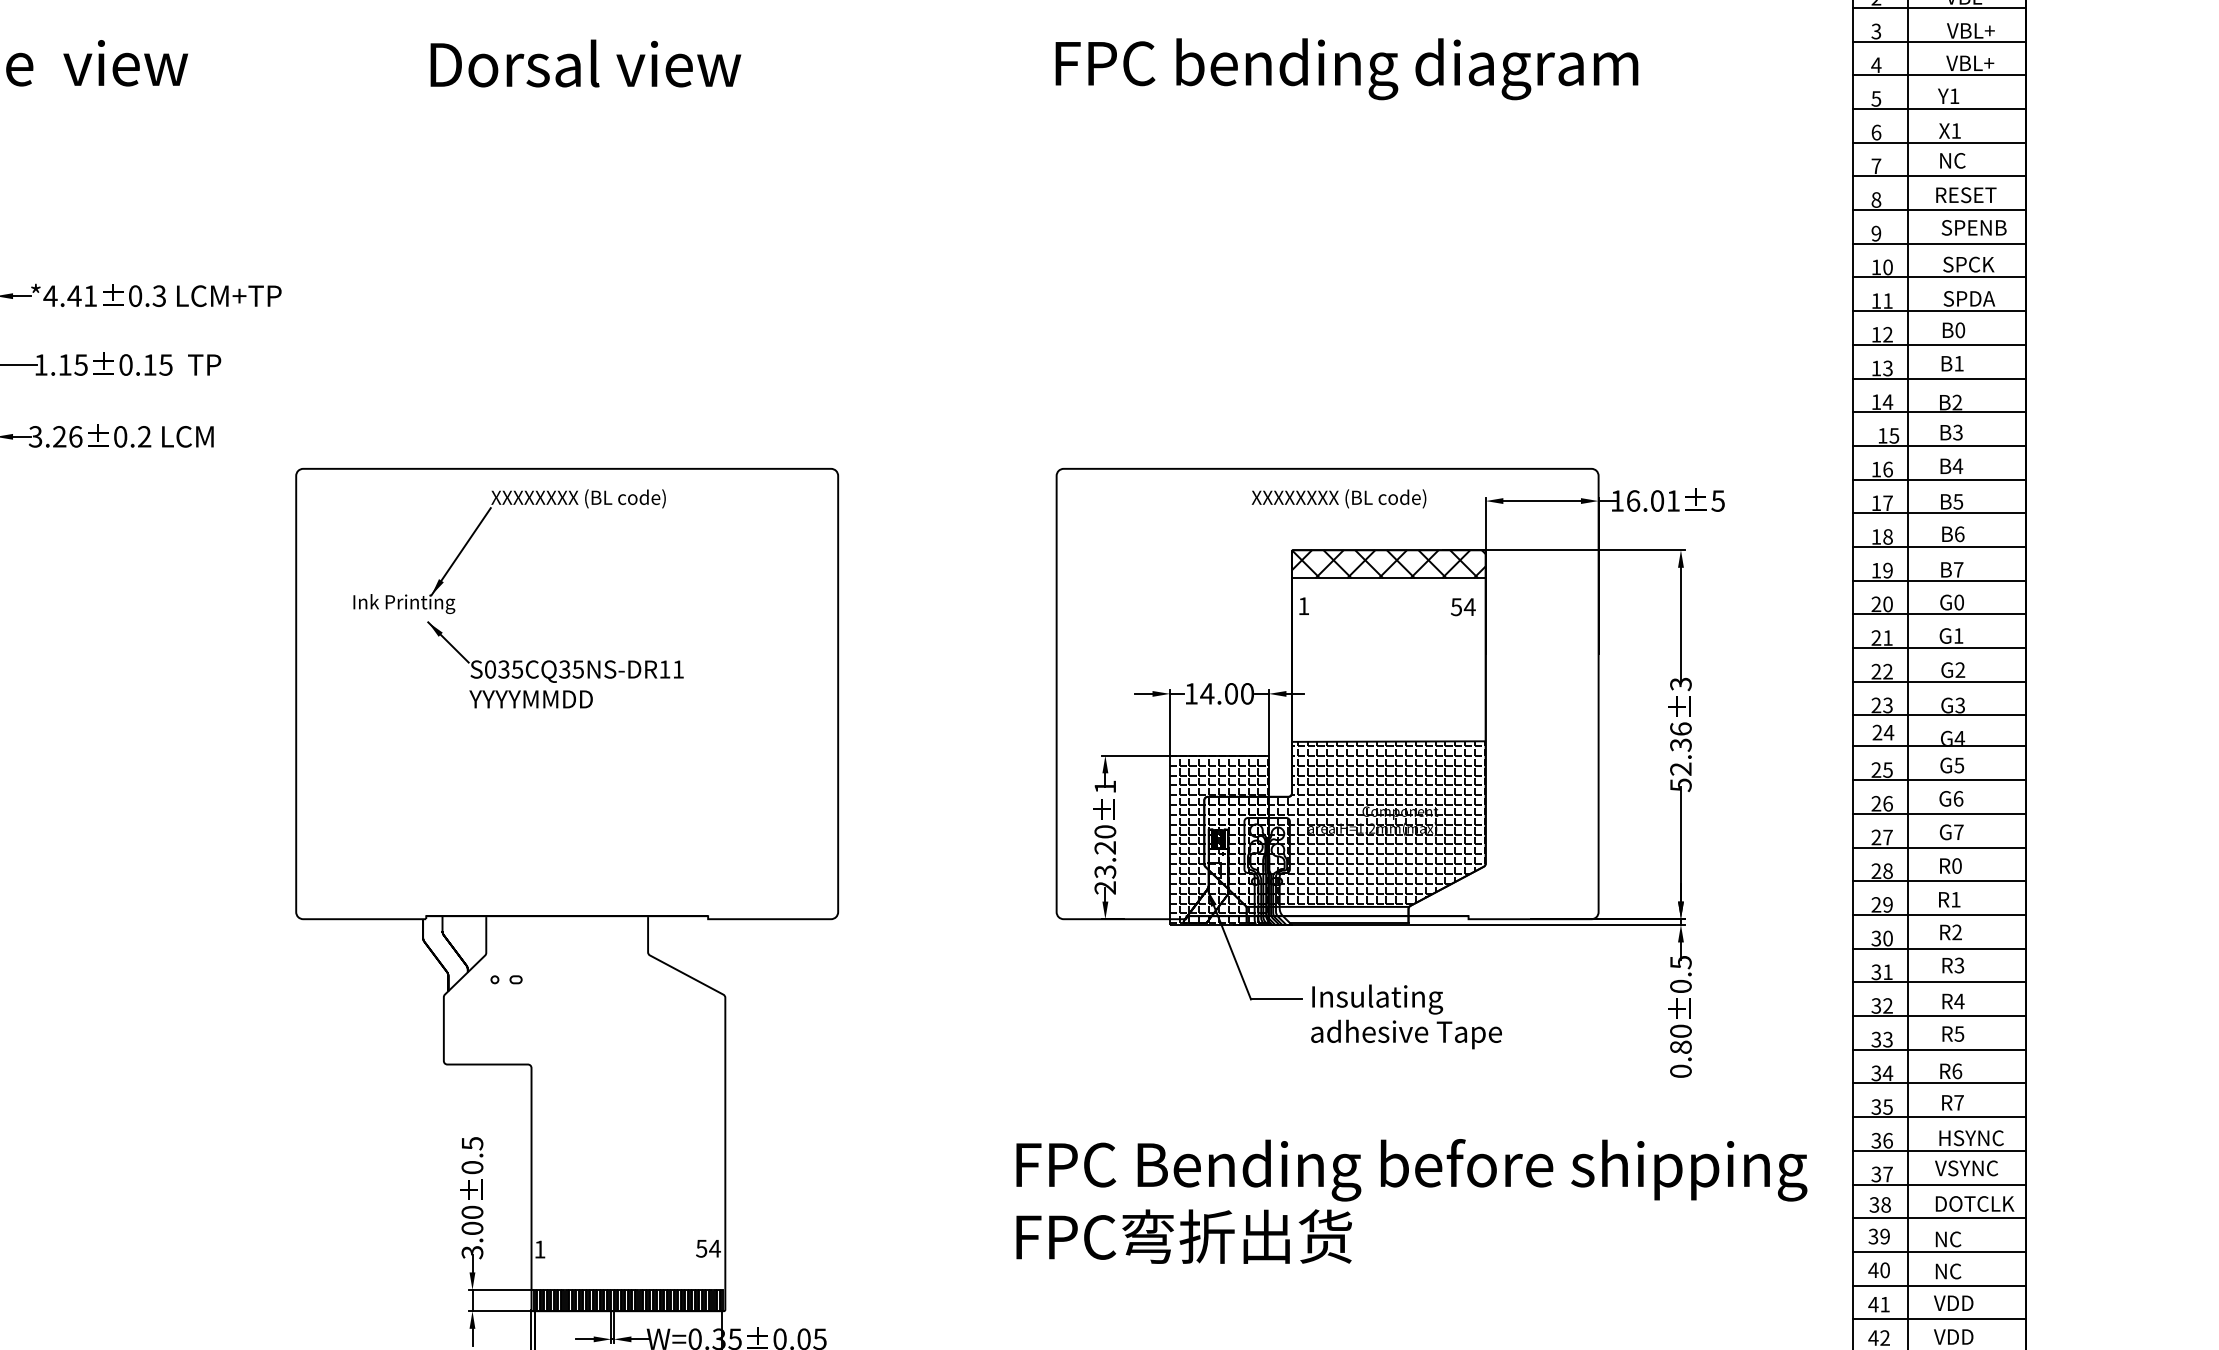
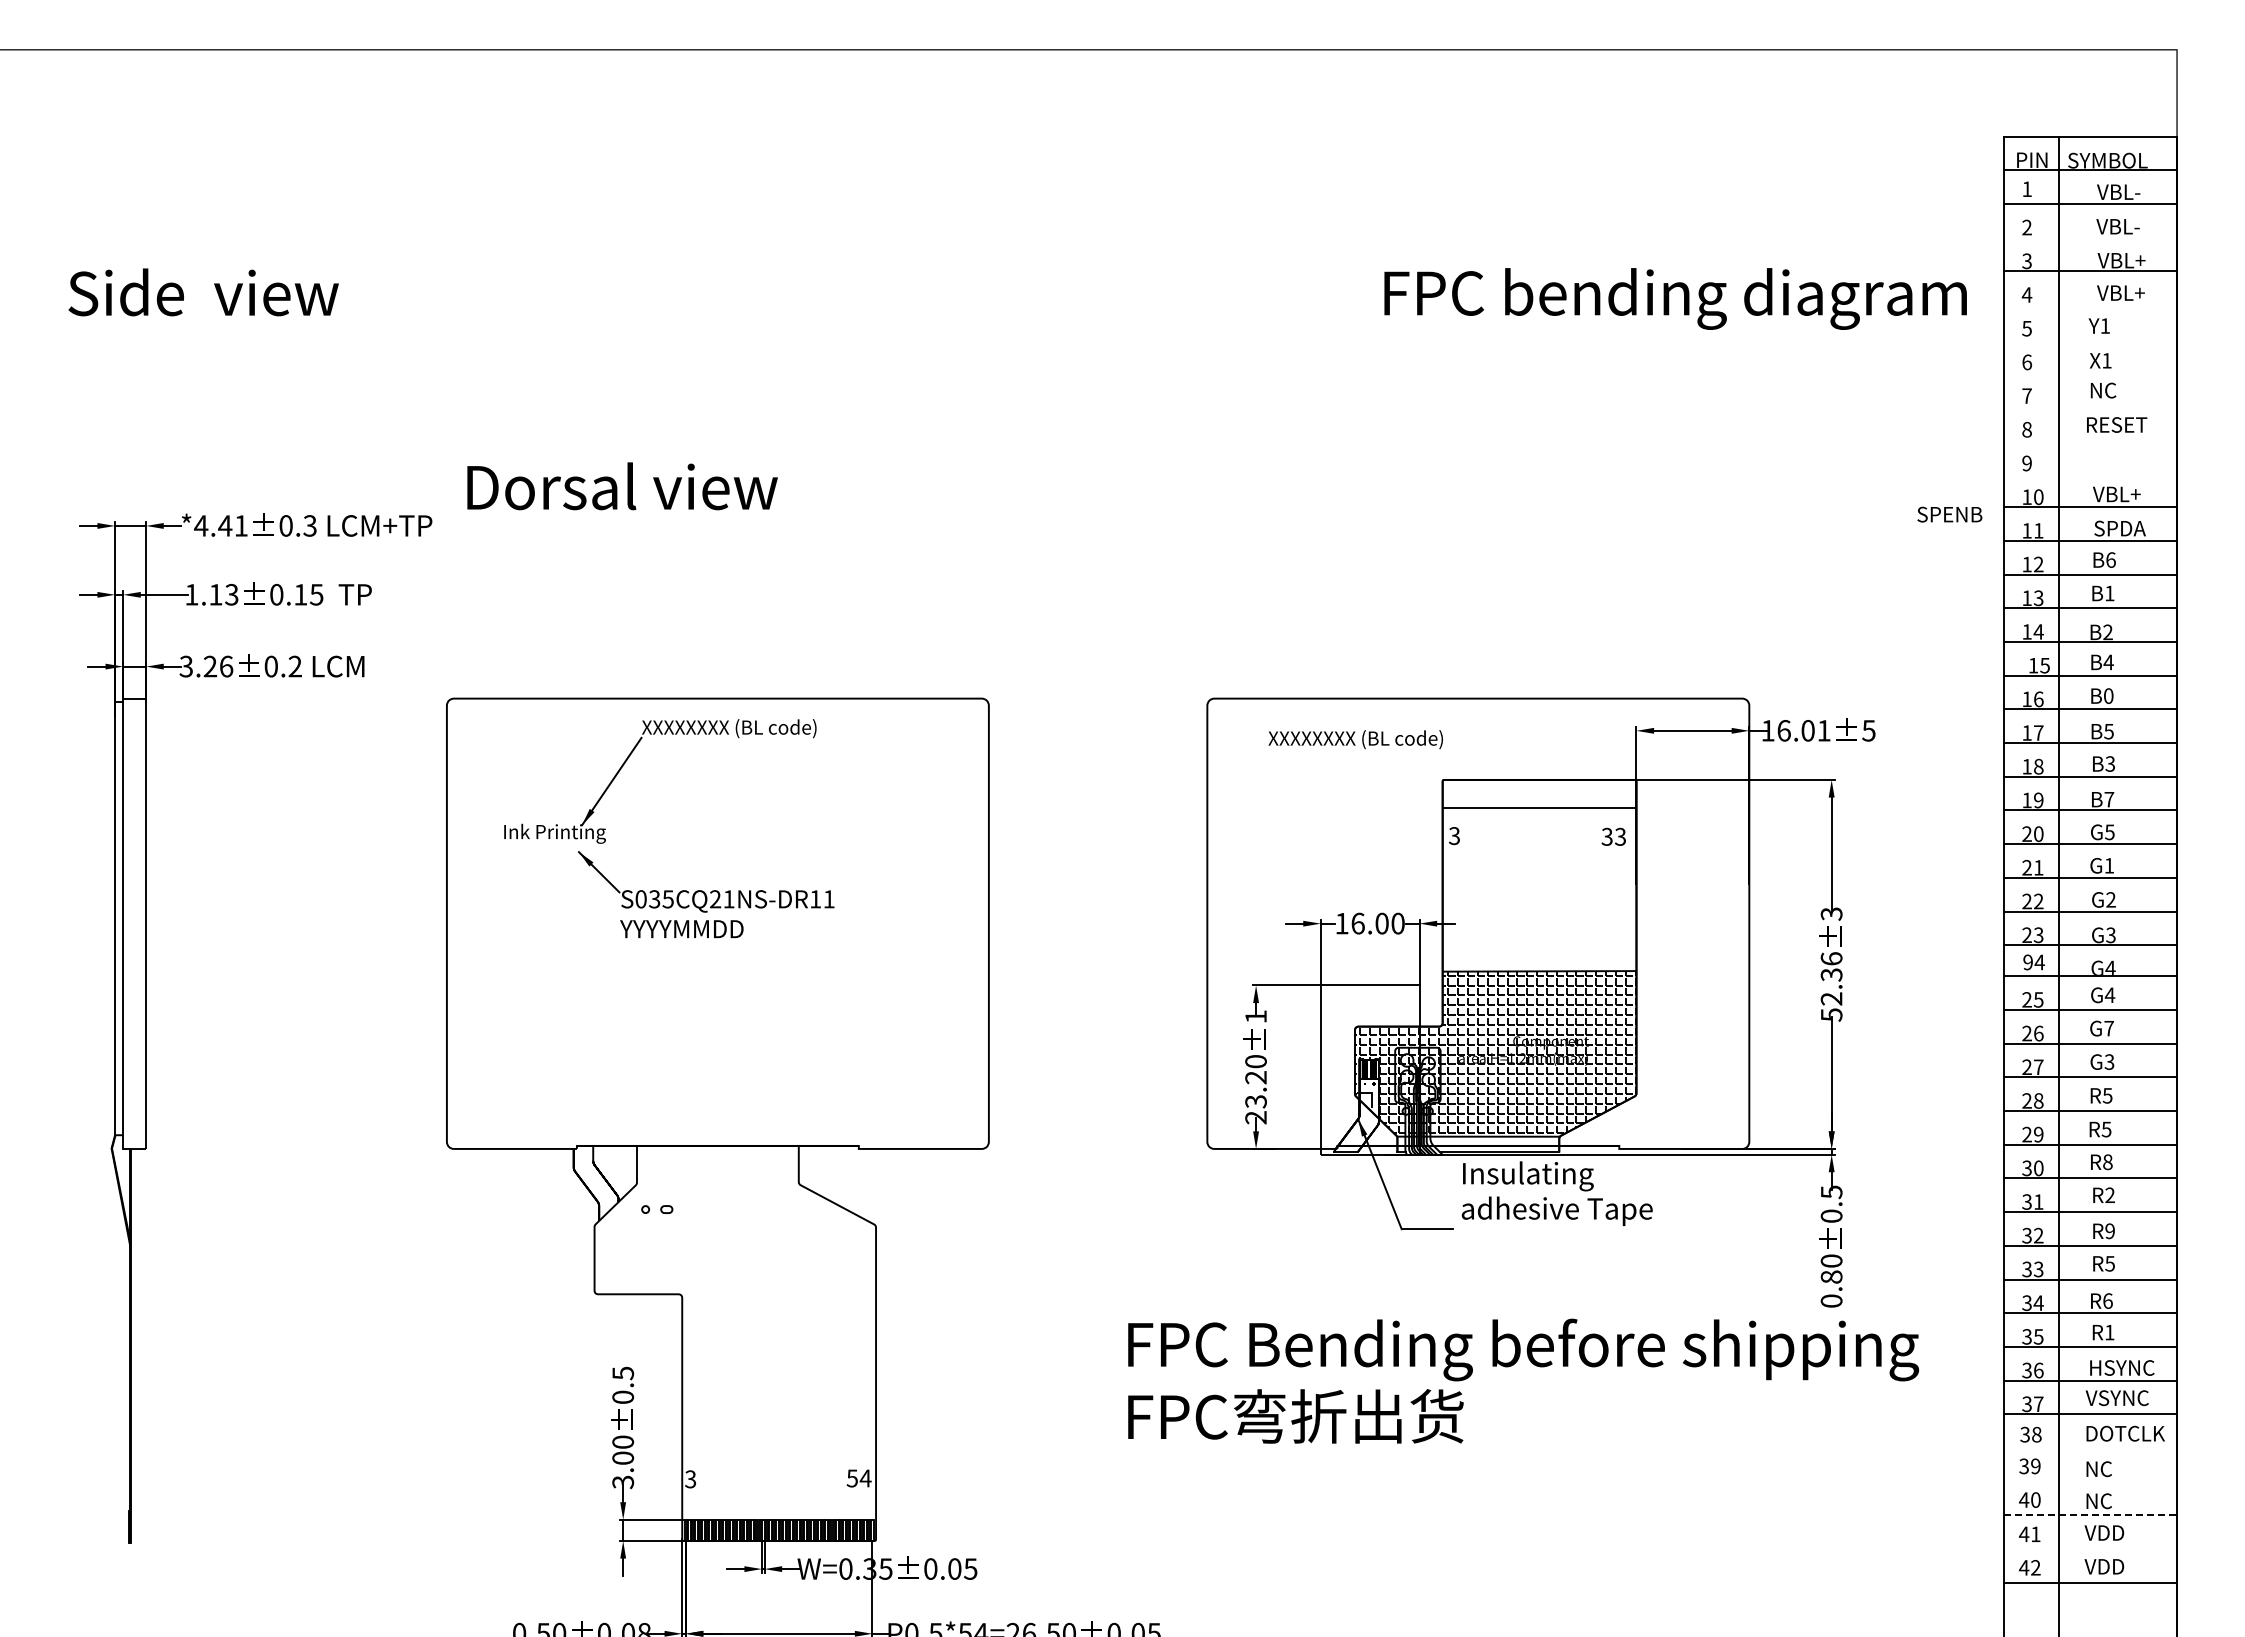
line: (1939, 7) -> (2090, 237), removed
text: (585, 63) -> (622, 486), moved
text: (1346, 68) -> (1675, 298), moved
line: (1939, 75) -> (2090, 305), removed
line: (1939, 108) -> (2090, 338), removed
line: (1939, 142) -> (2090, 372), removed
line: (1939, 176) -> (2090, 406), removed
line: (1939, 209) -> (2090, 439), removed
text: (1973, 227) -> (1949, 514), moved
line: (1939, 243) -> (2090, 473), removed
text: (1967, 264) -> (2118, 494), SPCK -> VBL+
text: (1959, 329) -> (2110, 559), B0 -> B6
text: (80, 364) -> (231, 594), 1.15 -> 1.13
text: (1957, 432) -> (2108, 662), B3 -> B4
text: (1957, 465) -> (2108, 695), B4 -> B0
text: (1338, 498) -> (1355, 739), moved
text: (1959, 533) -> (2110, 763), B6 -> B3
hatch: (1388, 563) -> (1539, 793), removed
text: (1958, 602) -> (2109, 832), G0 -> G5
text: (1302, 606) -> (1453, 836), 1 -> 3
text: (1463, 606) -> (1614, 836), 54 -> 33
text: (570, 669) -> (721, 899), S035CQ35NS-DR11 -> S035CQ21NS-DR11
text: (1206, 693) -> (1357, 923), 14.00 -> 16.00
text: (1876, 732) -> (2027, 962), 24 -> 94
text: (1958, 765) -> (2109, 995), G5 -> G4
text: (1958, 798) -> (2109, 1028), G6 -> G7
text: (1958, 831) -> (2109, 1061), G7 -> G3
hatch: (1218, 838) -> (1369, 1068), removed
text: (1956, 865) -> (2107, 1095), R0 -> R5
text: (1955, 899) -> (2106, 1129), R1 -> R5
text: (1956, 932) -> (2107, 1162), R2 -> R8
text: (1958, 965) -> (2109, 1195), R3 -> R2
text: (1958, 1001) -> (2109, 1231), R4 -> R9
text: (1405, 1016) -> (1556, 1193), moved
text: (1958, 1102) -> (2109, 1332), R7 -> R1
text: (1411, 1200) -> (1523, 1380), moved
line: (1939, 1217) -> (2090, 1447), removed
text: (539, 1249) -> (690, 1479), 1 -> 3
line: (1939, 1251) -> (2090, 1481), removed
line: (1939, 1285) -> (2090, 1515), solid -> dashed
line: (1939, 1319) -> (2090, 1549), removed

